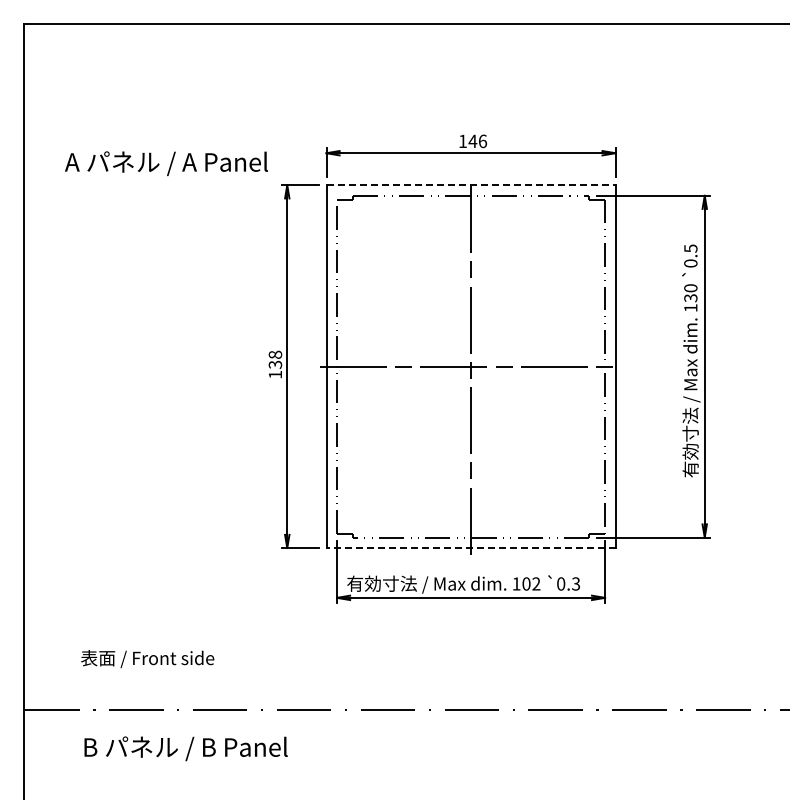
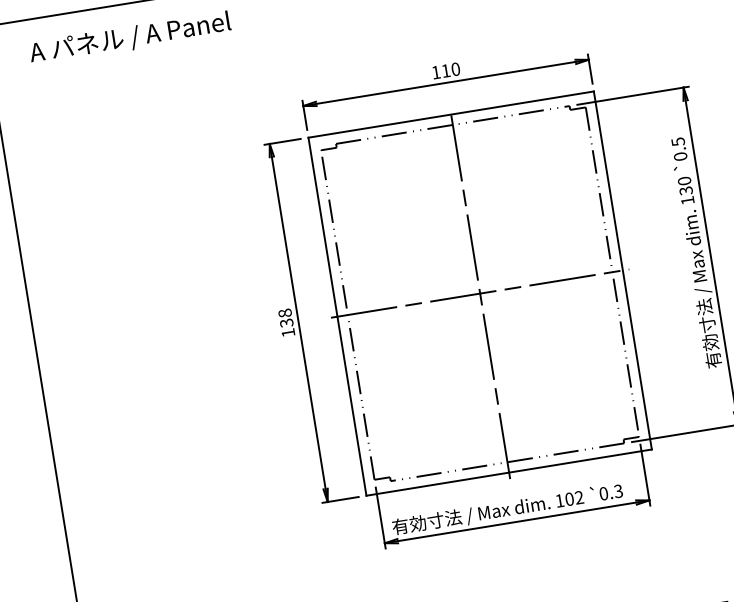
text: (477, 140) -> (450, 69), 146 -> 110
text: (166, 163) -> (130, 38), moved
line: (471, 185) -> (451, 114), dashed -> solid
line: (471, 548) -> (509, 473), dashed -> solid

